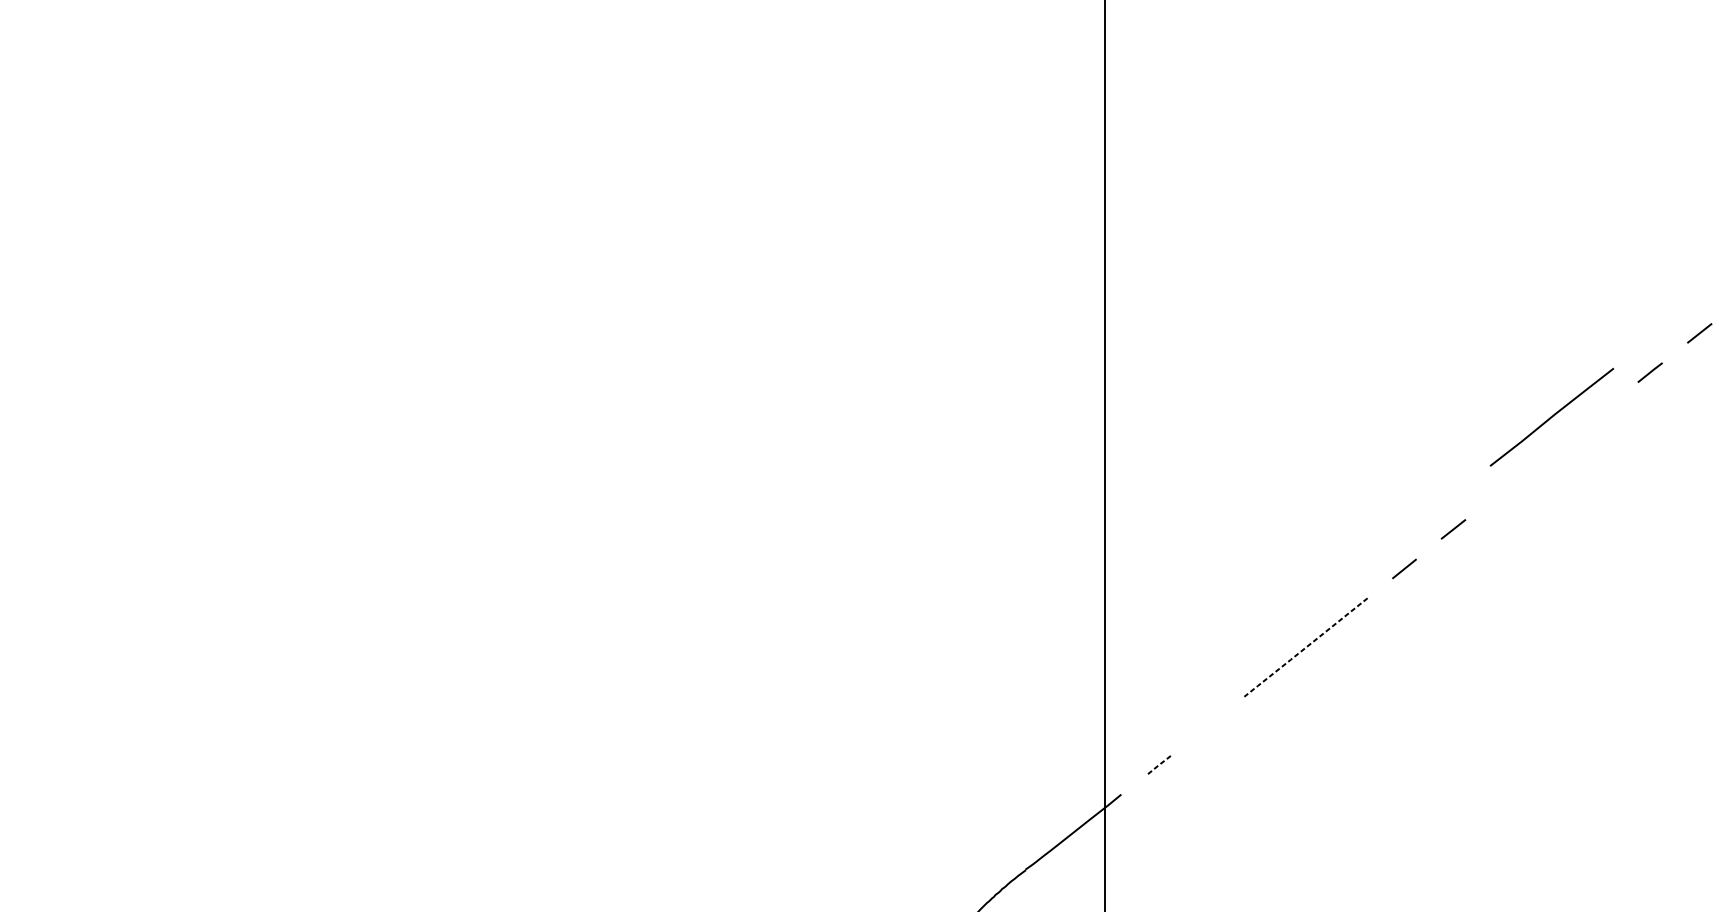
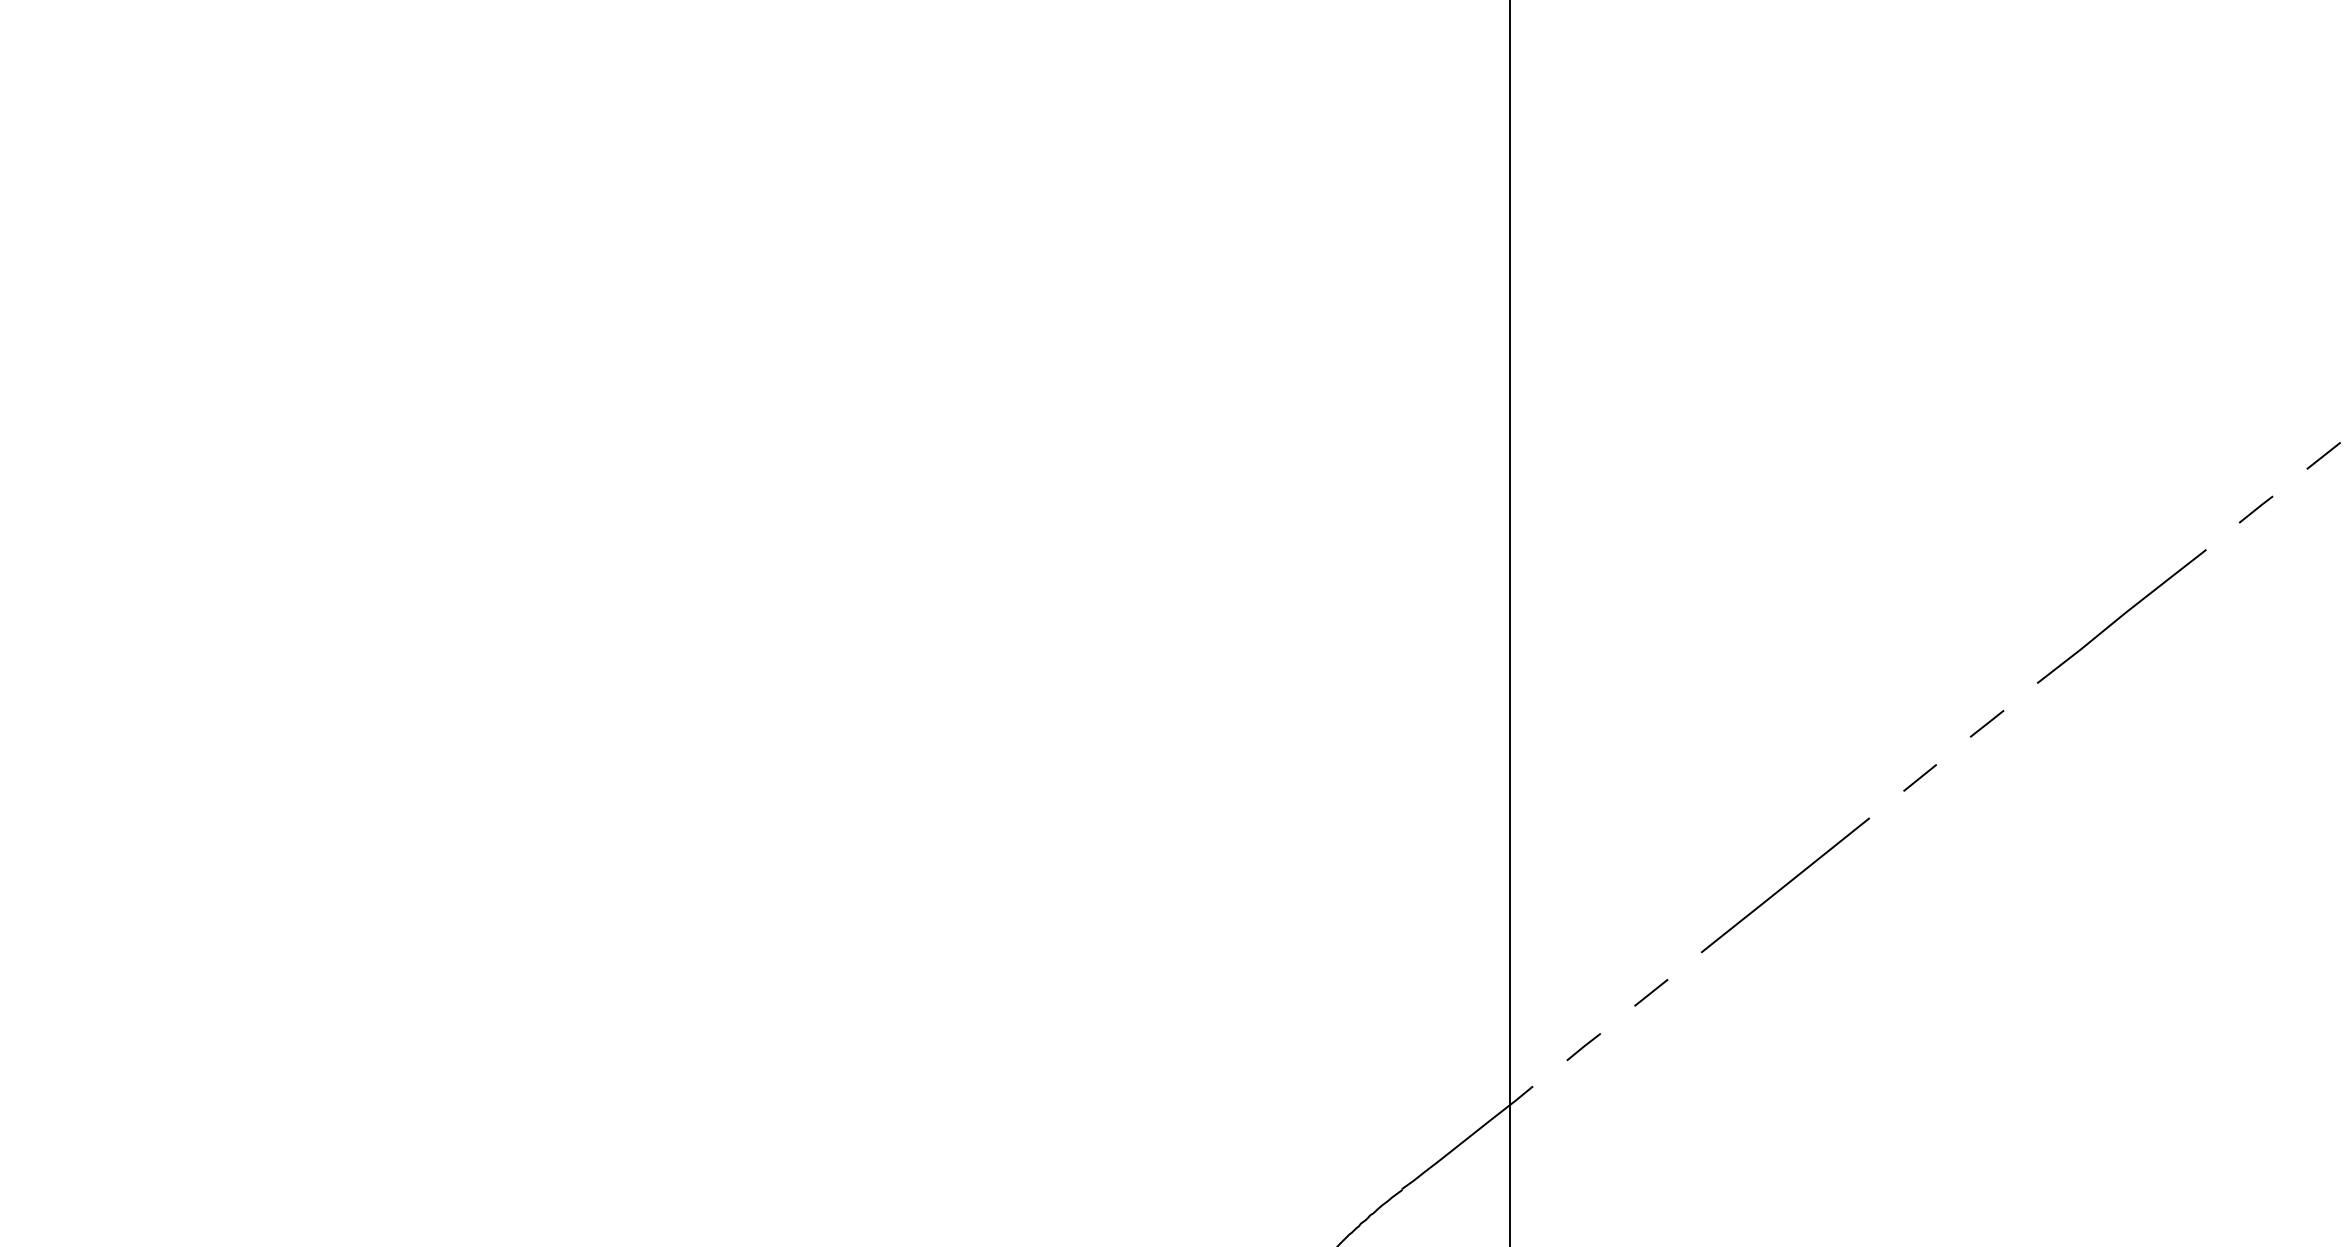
line: (1551, 417) -> (2121, 616), moved
line: (1304, 648) -> (1783, 886), dashed -> solid
line: (1208, 725) -> (1651, 992), added
line: (1158, 766) -> (1583, 1047), dashed -> solid

